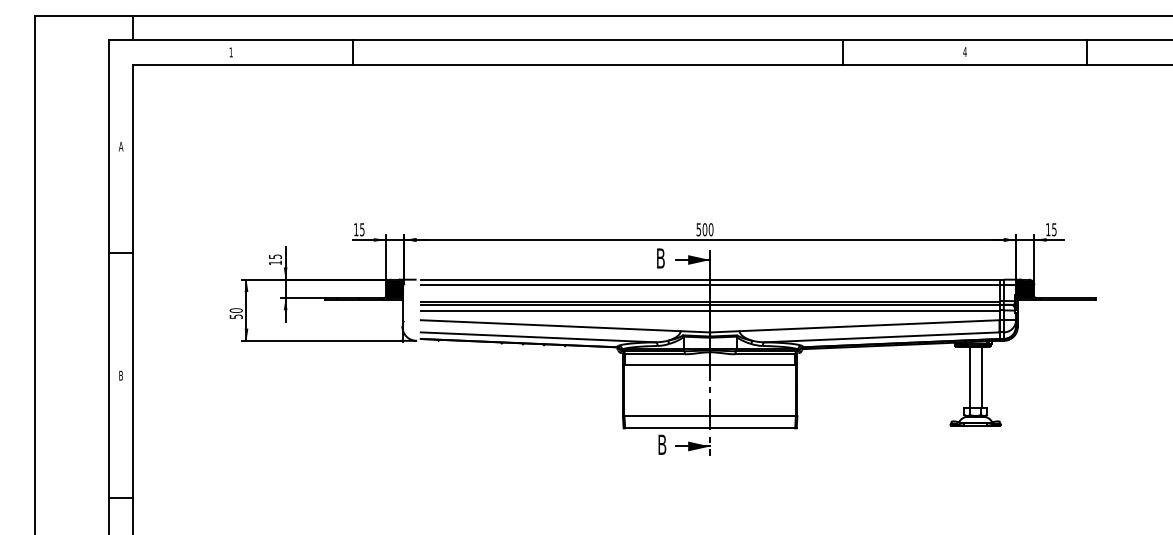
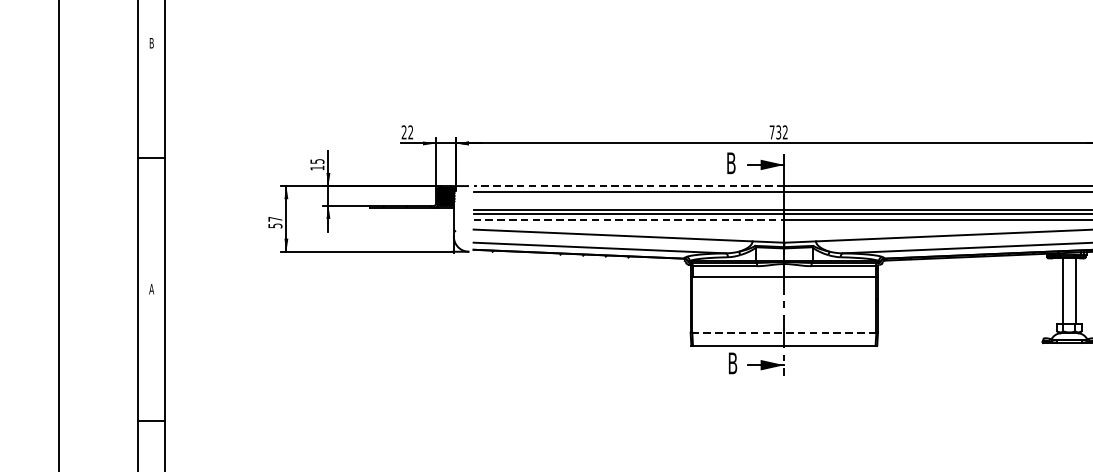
text: (120, 146) -> (151, 43), A -> B
text: (358, 229) -> (406, 132), 15 -> 22
text: (704, 229) -> (778, 132), 500 -> 732
line: (565, 279) -> (628, 185), solid -> dashed
text: (235, 310) -> (274, 219), 50 -> 57
line: (565, 310) -> (628, 219), solid -> dashed
text: (120, 375) -> (151, 288), B -> A
line: (710, 416) -> (784, 333), solid -> dashed

